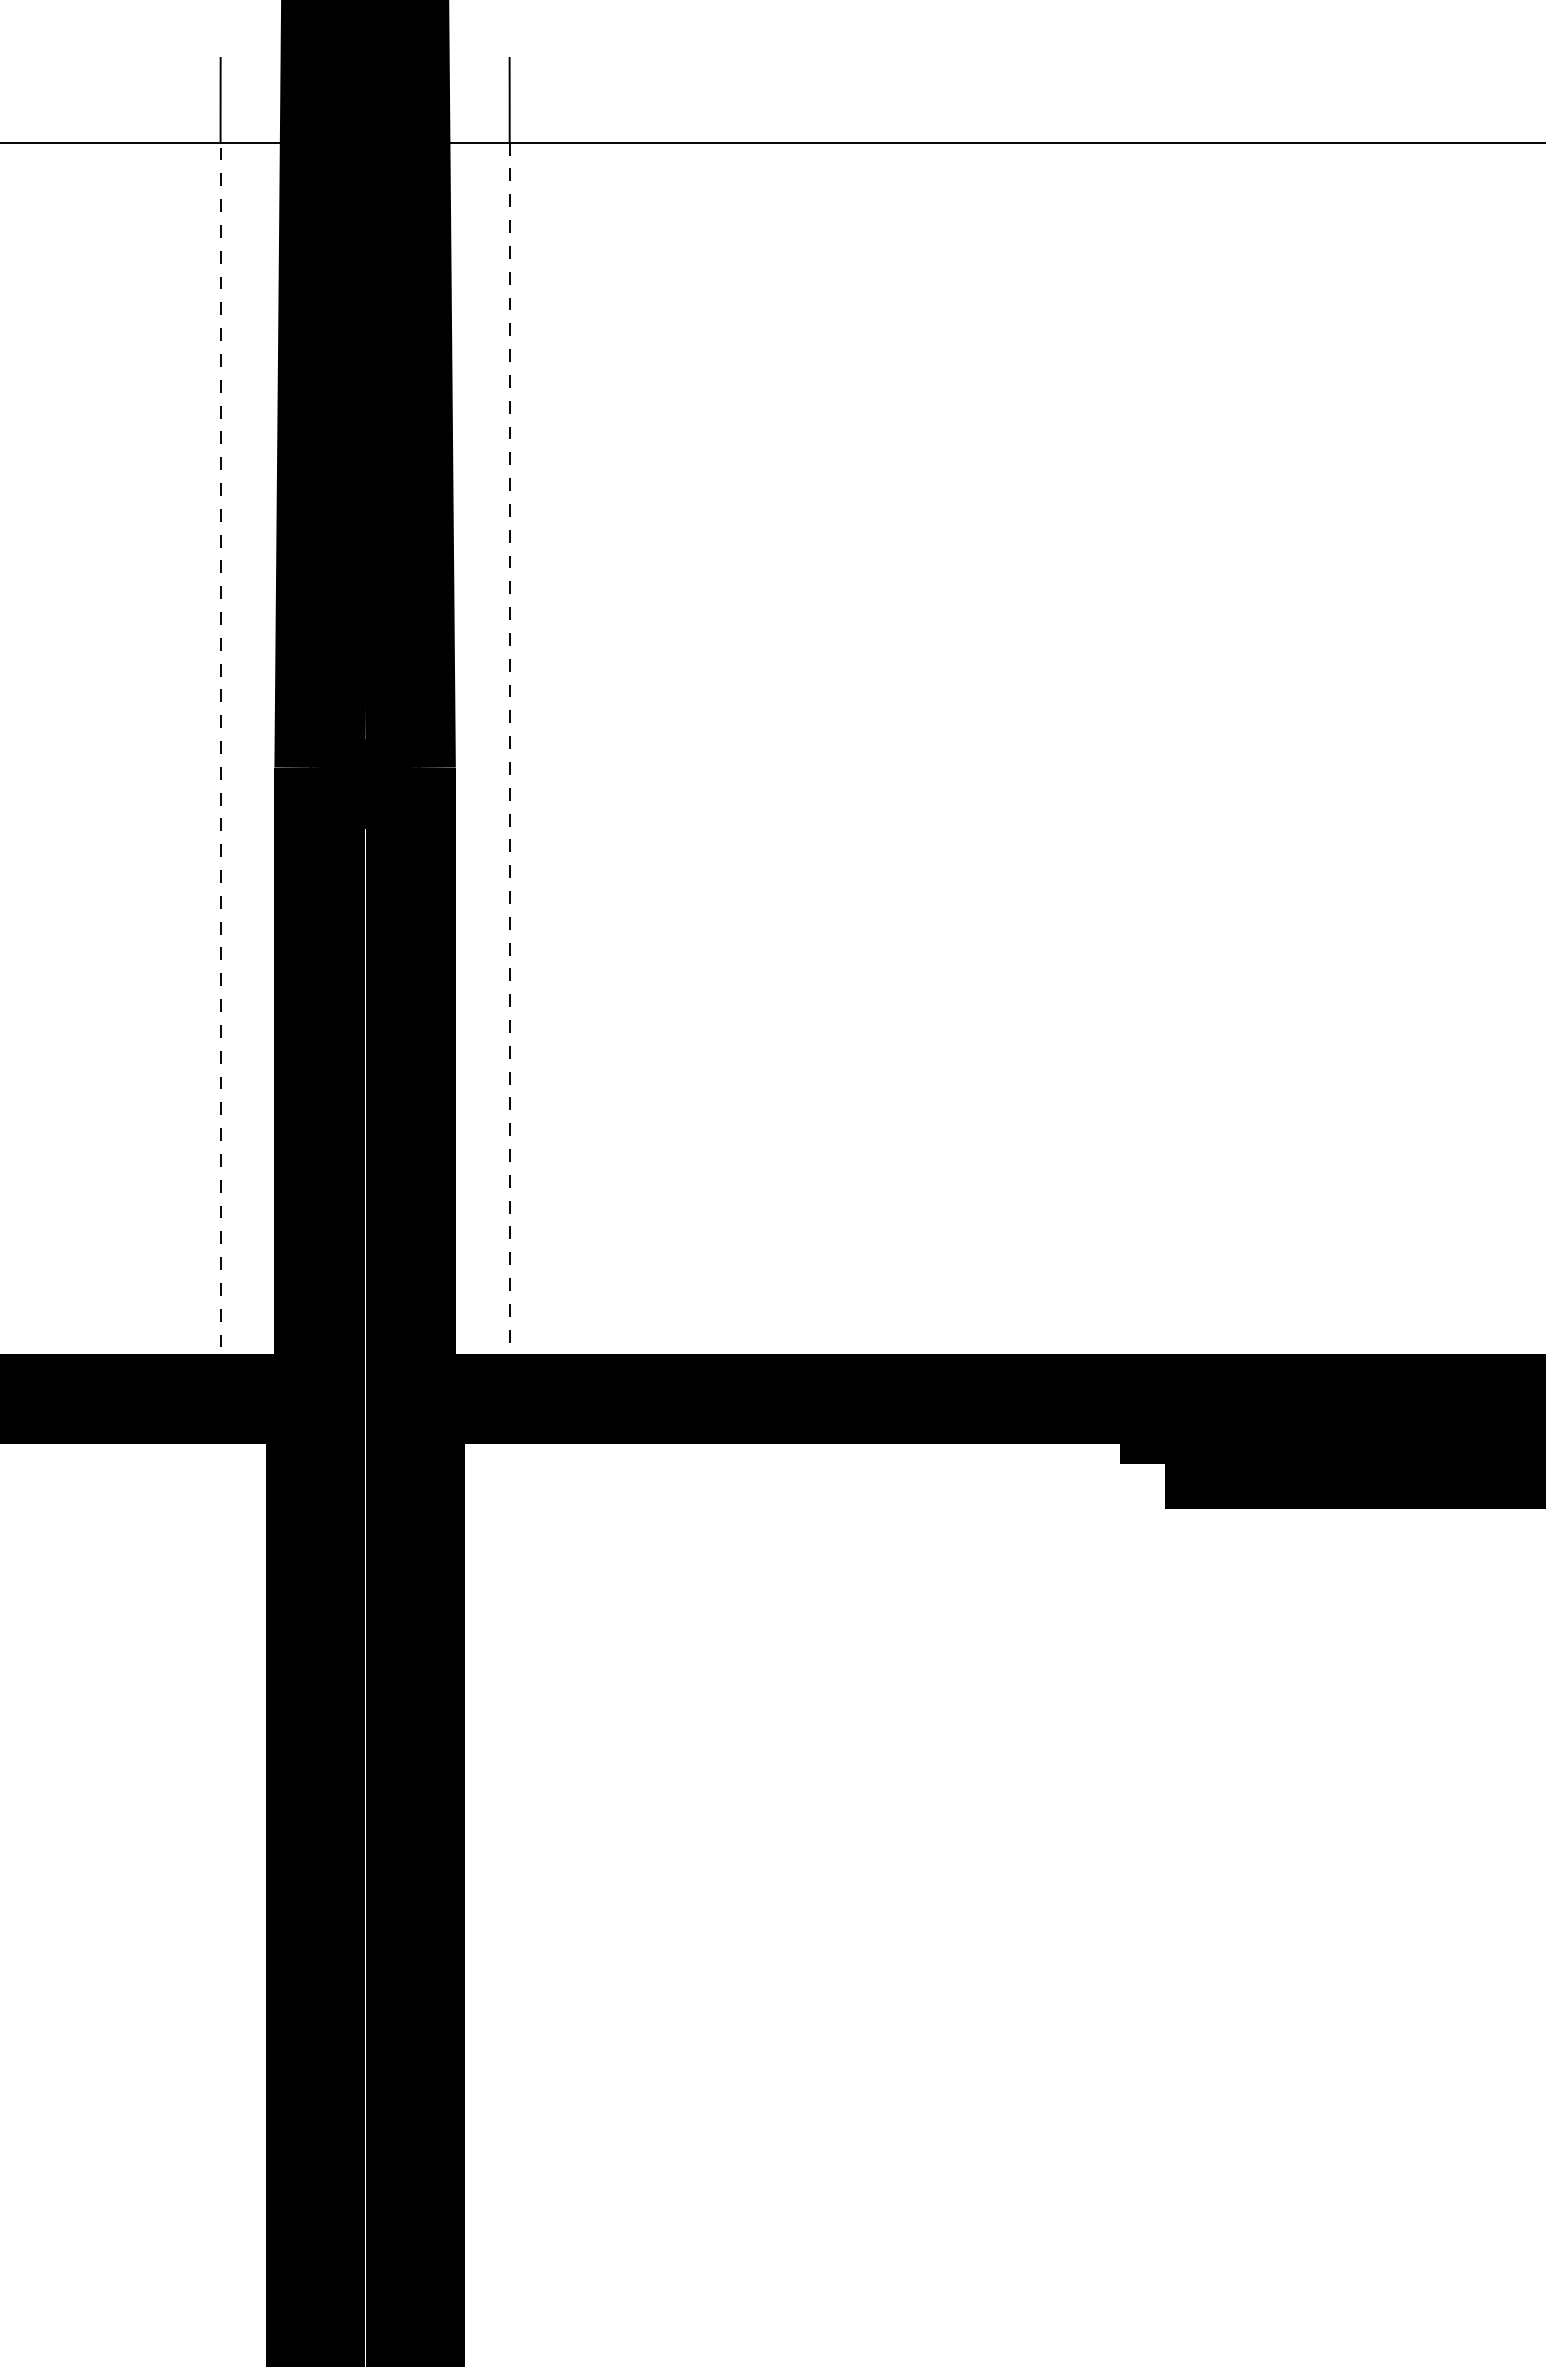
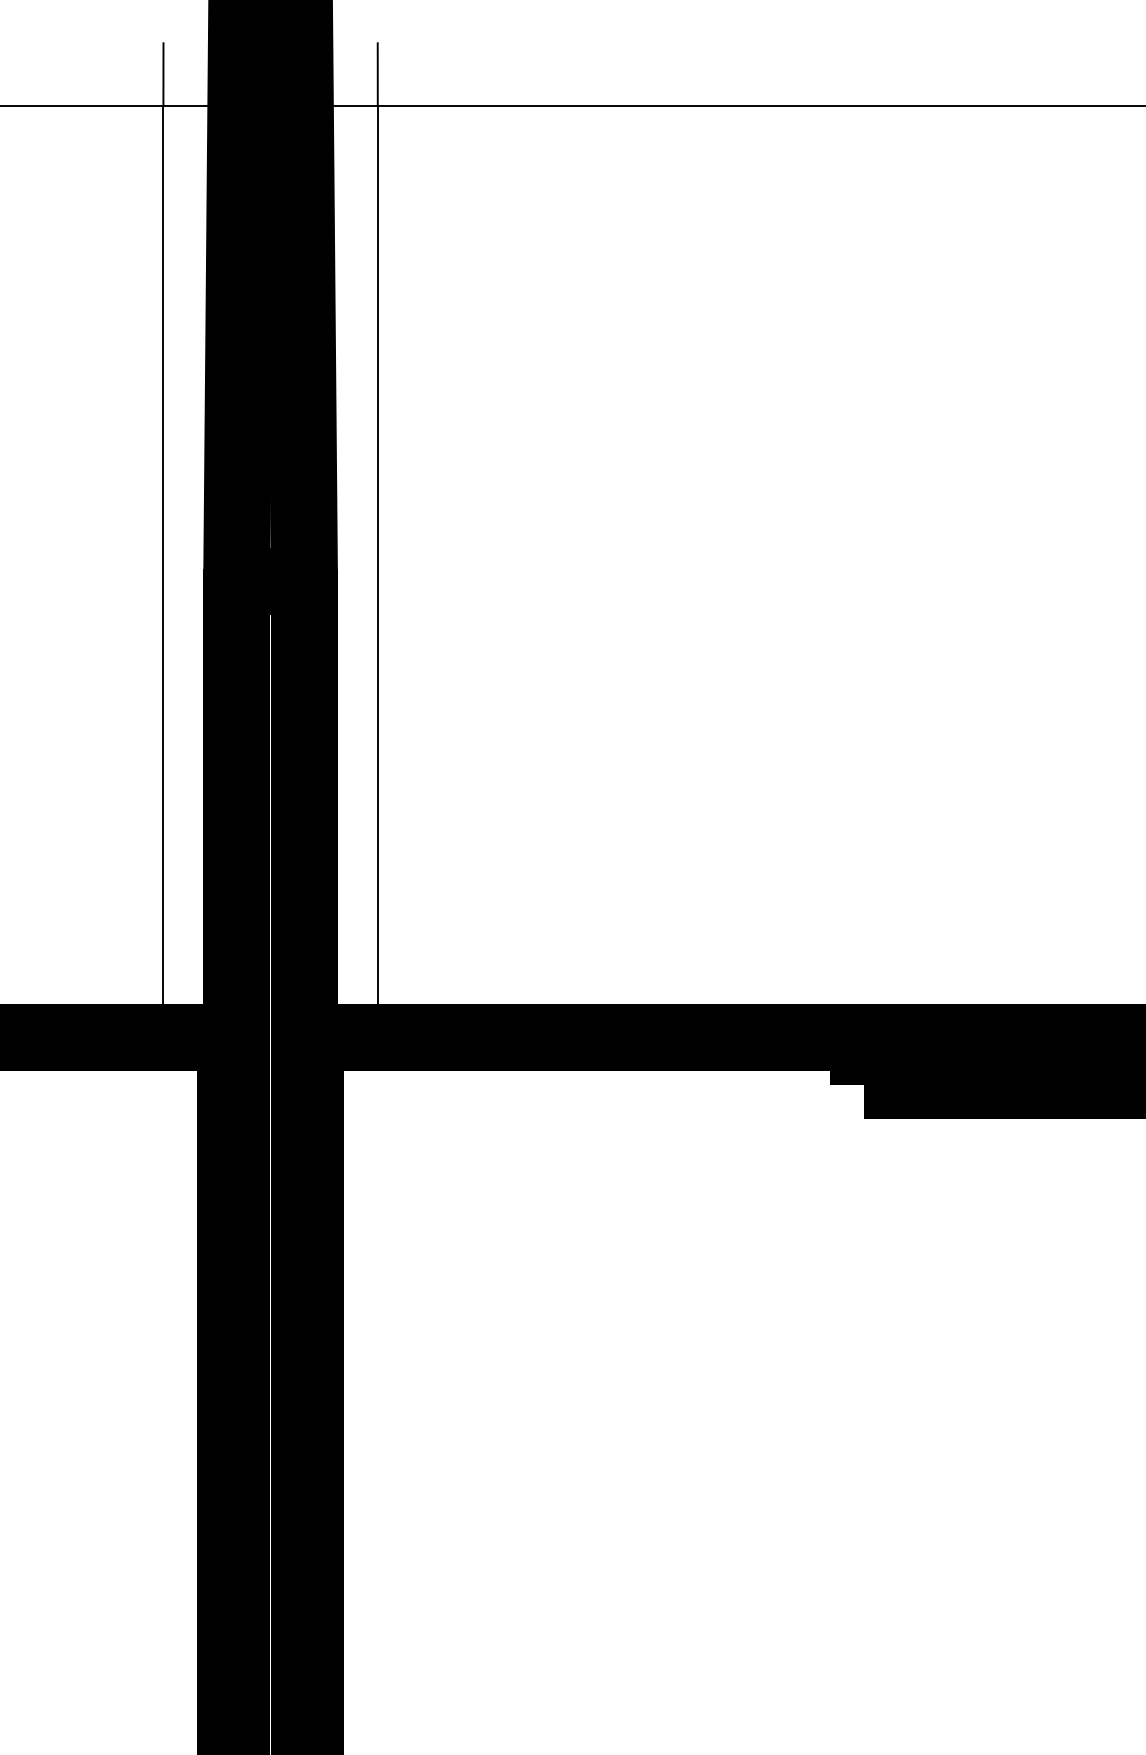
line: (220, 770) -> (163, 571), dashed -> solid
line: (509, 771) -> (377, 572), dashed -> solid

